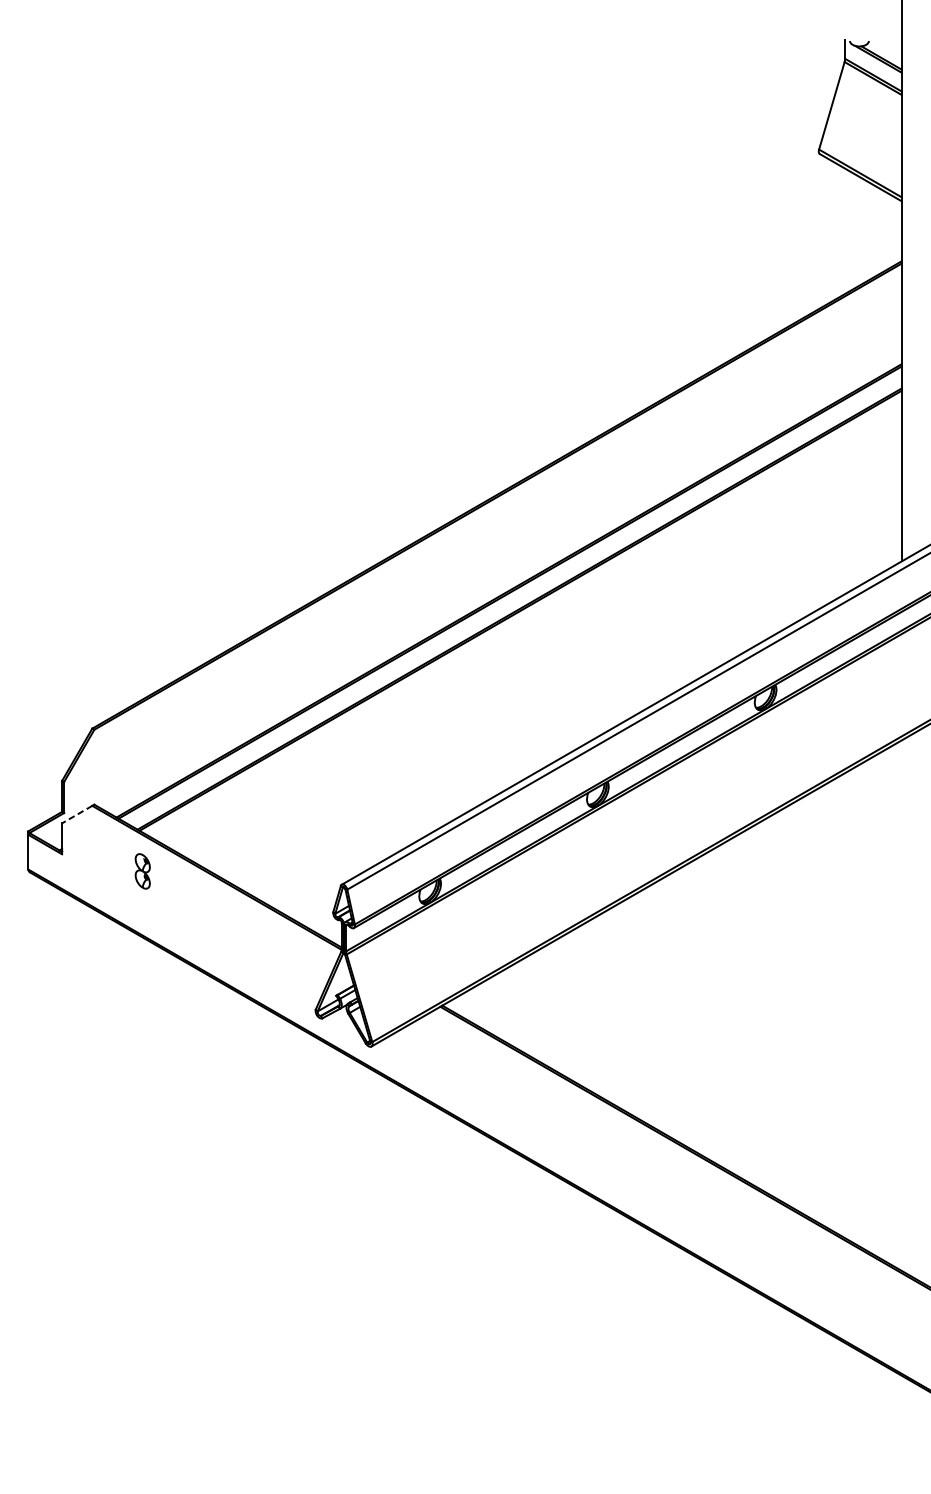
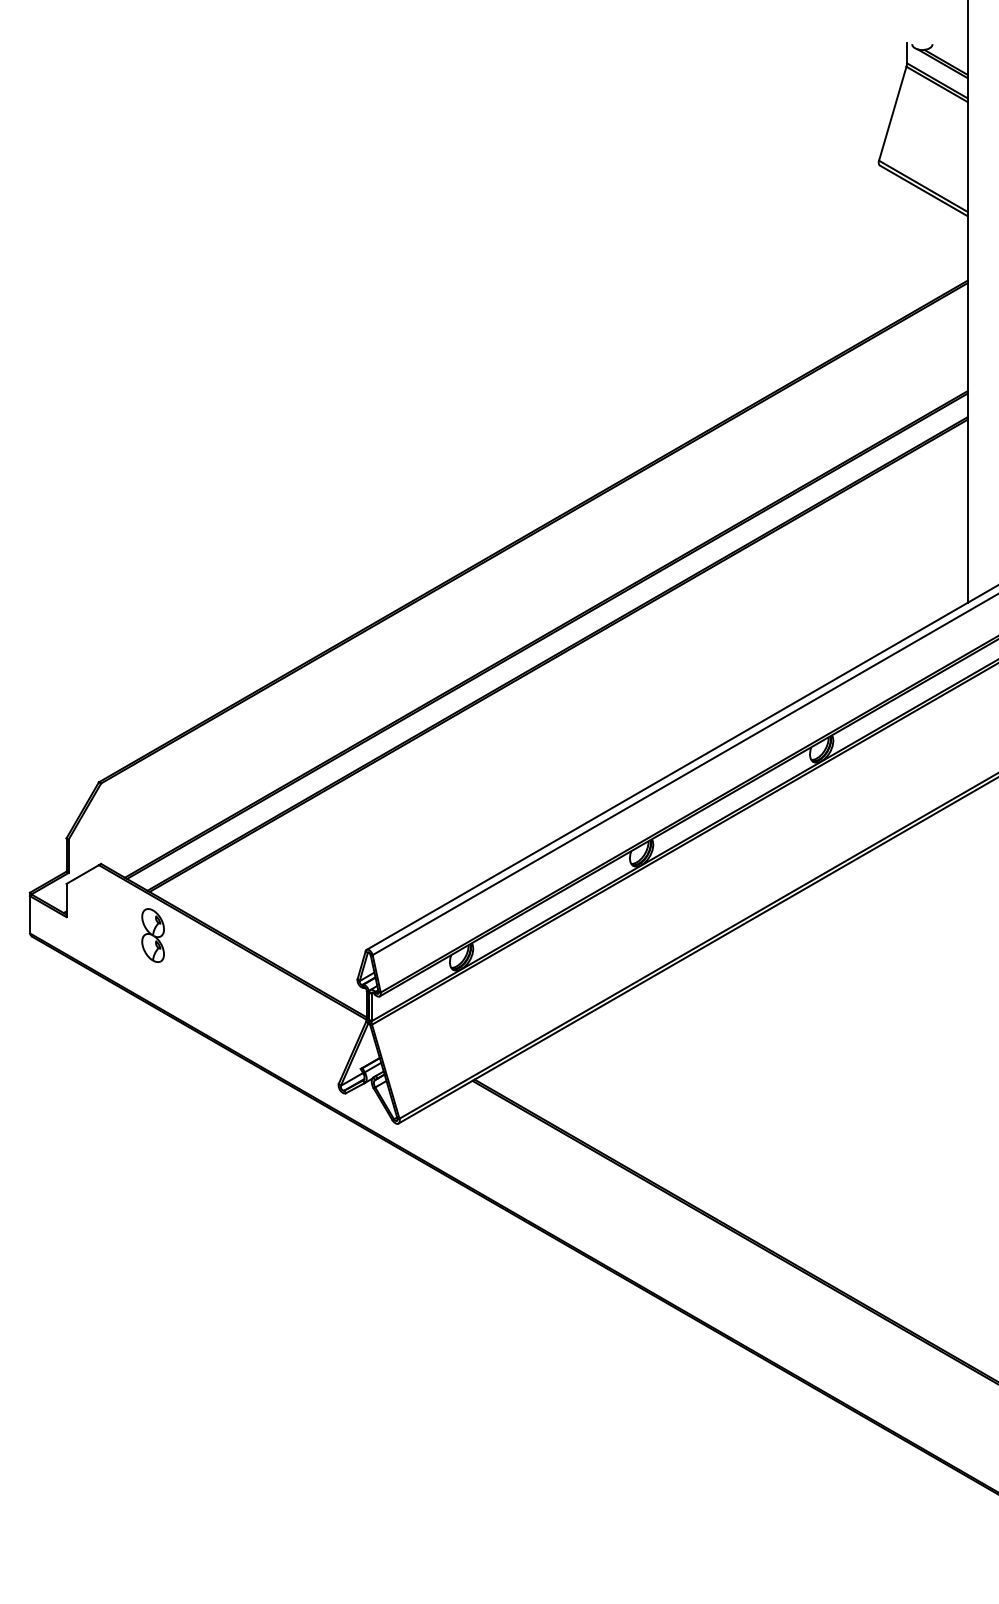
line: (77, 814) -> (82, 874), dashed -> solid
part: (142, 871) -> (152, 935), size x1.43

